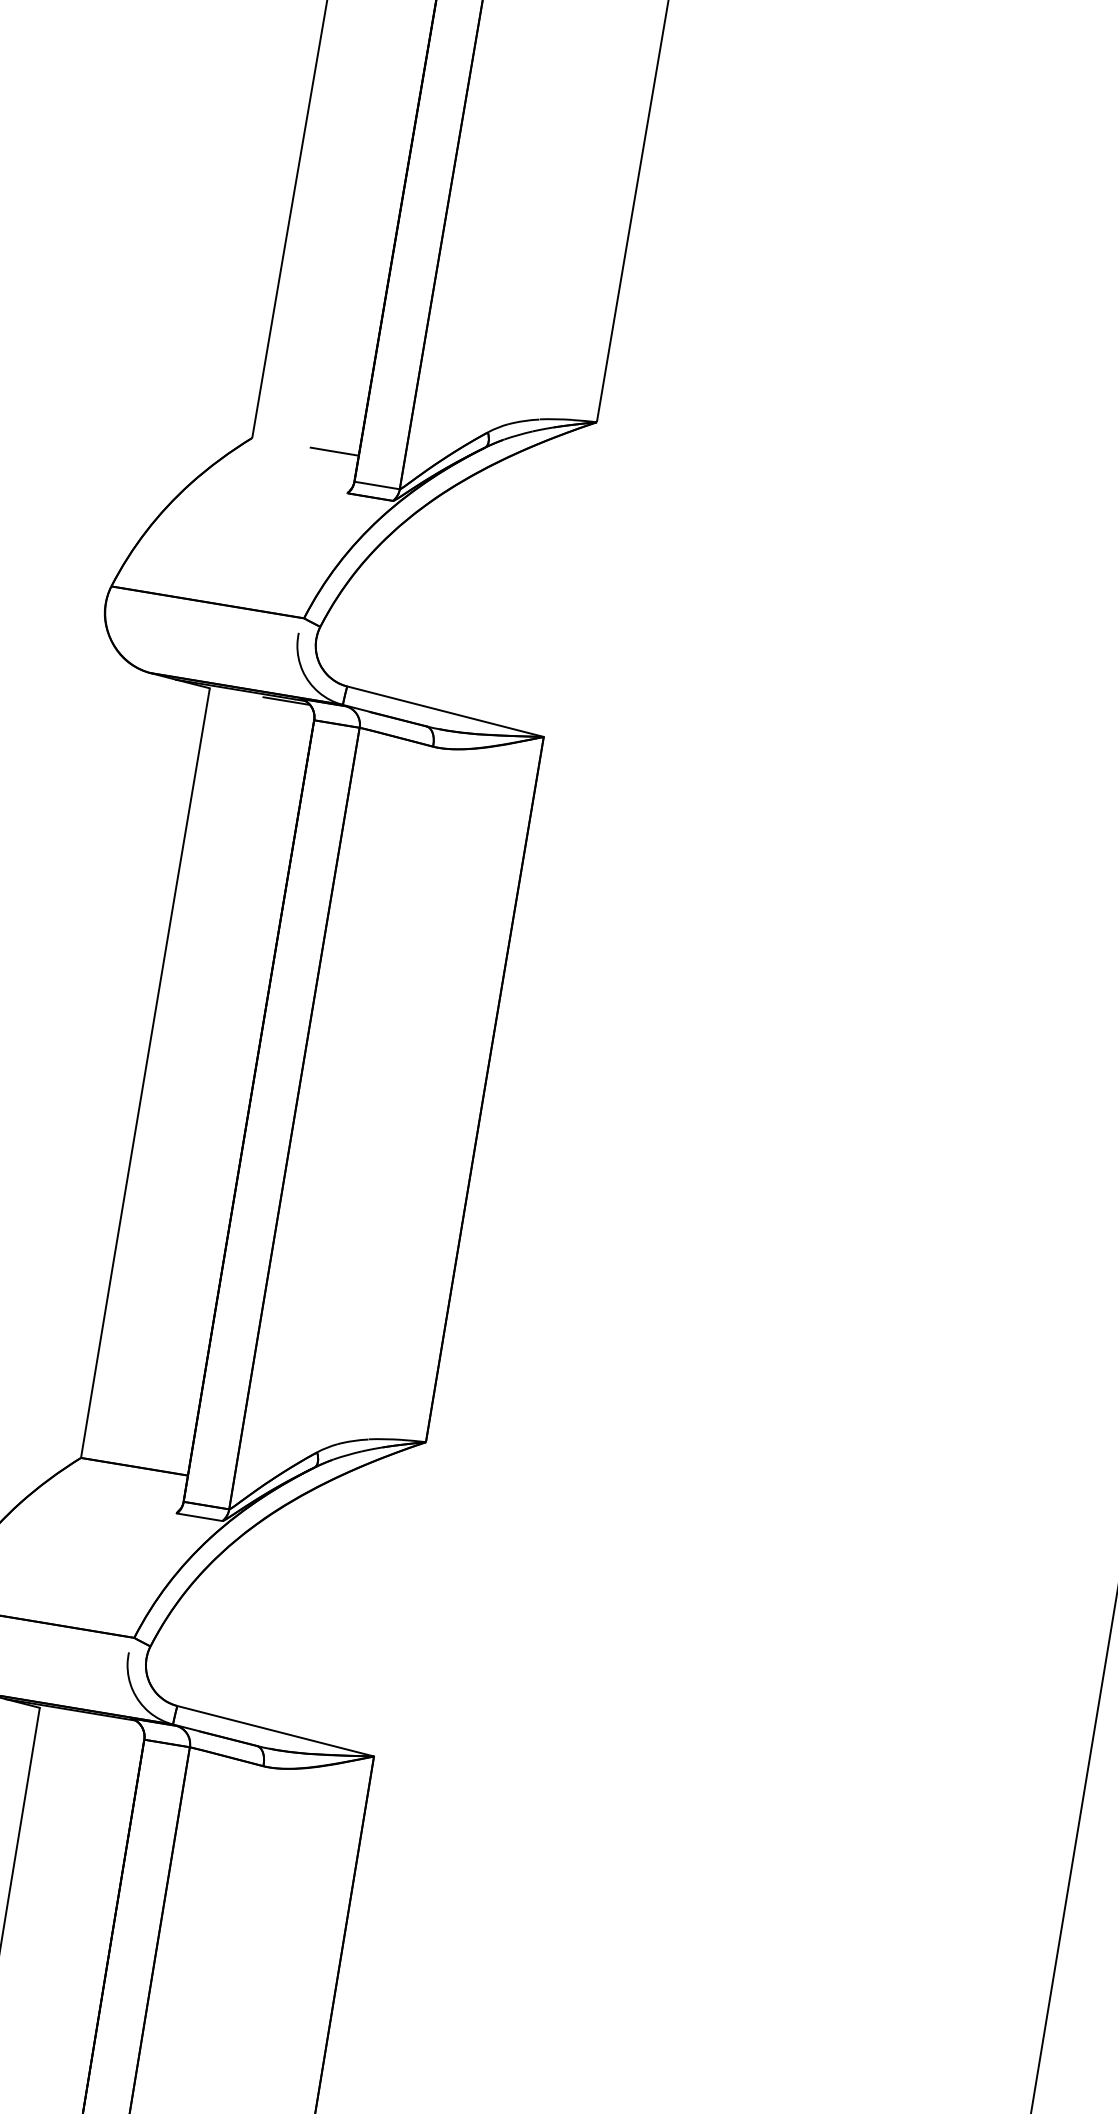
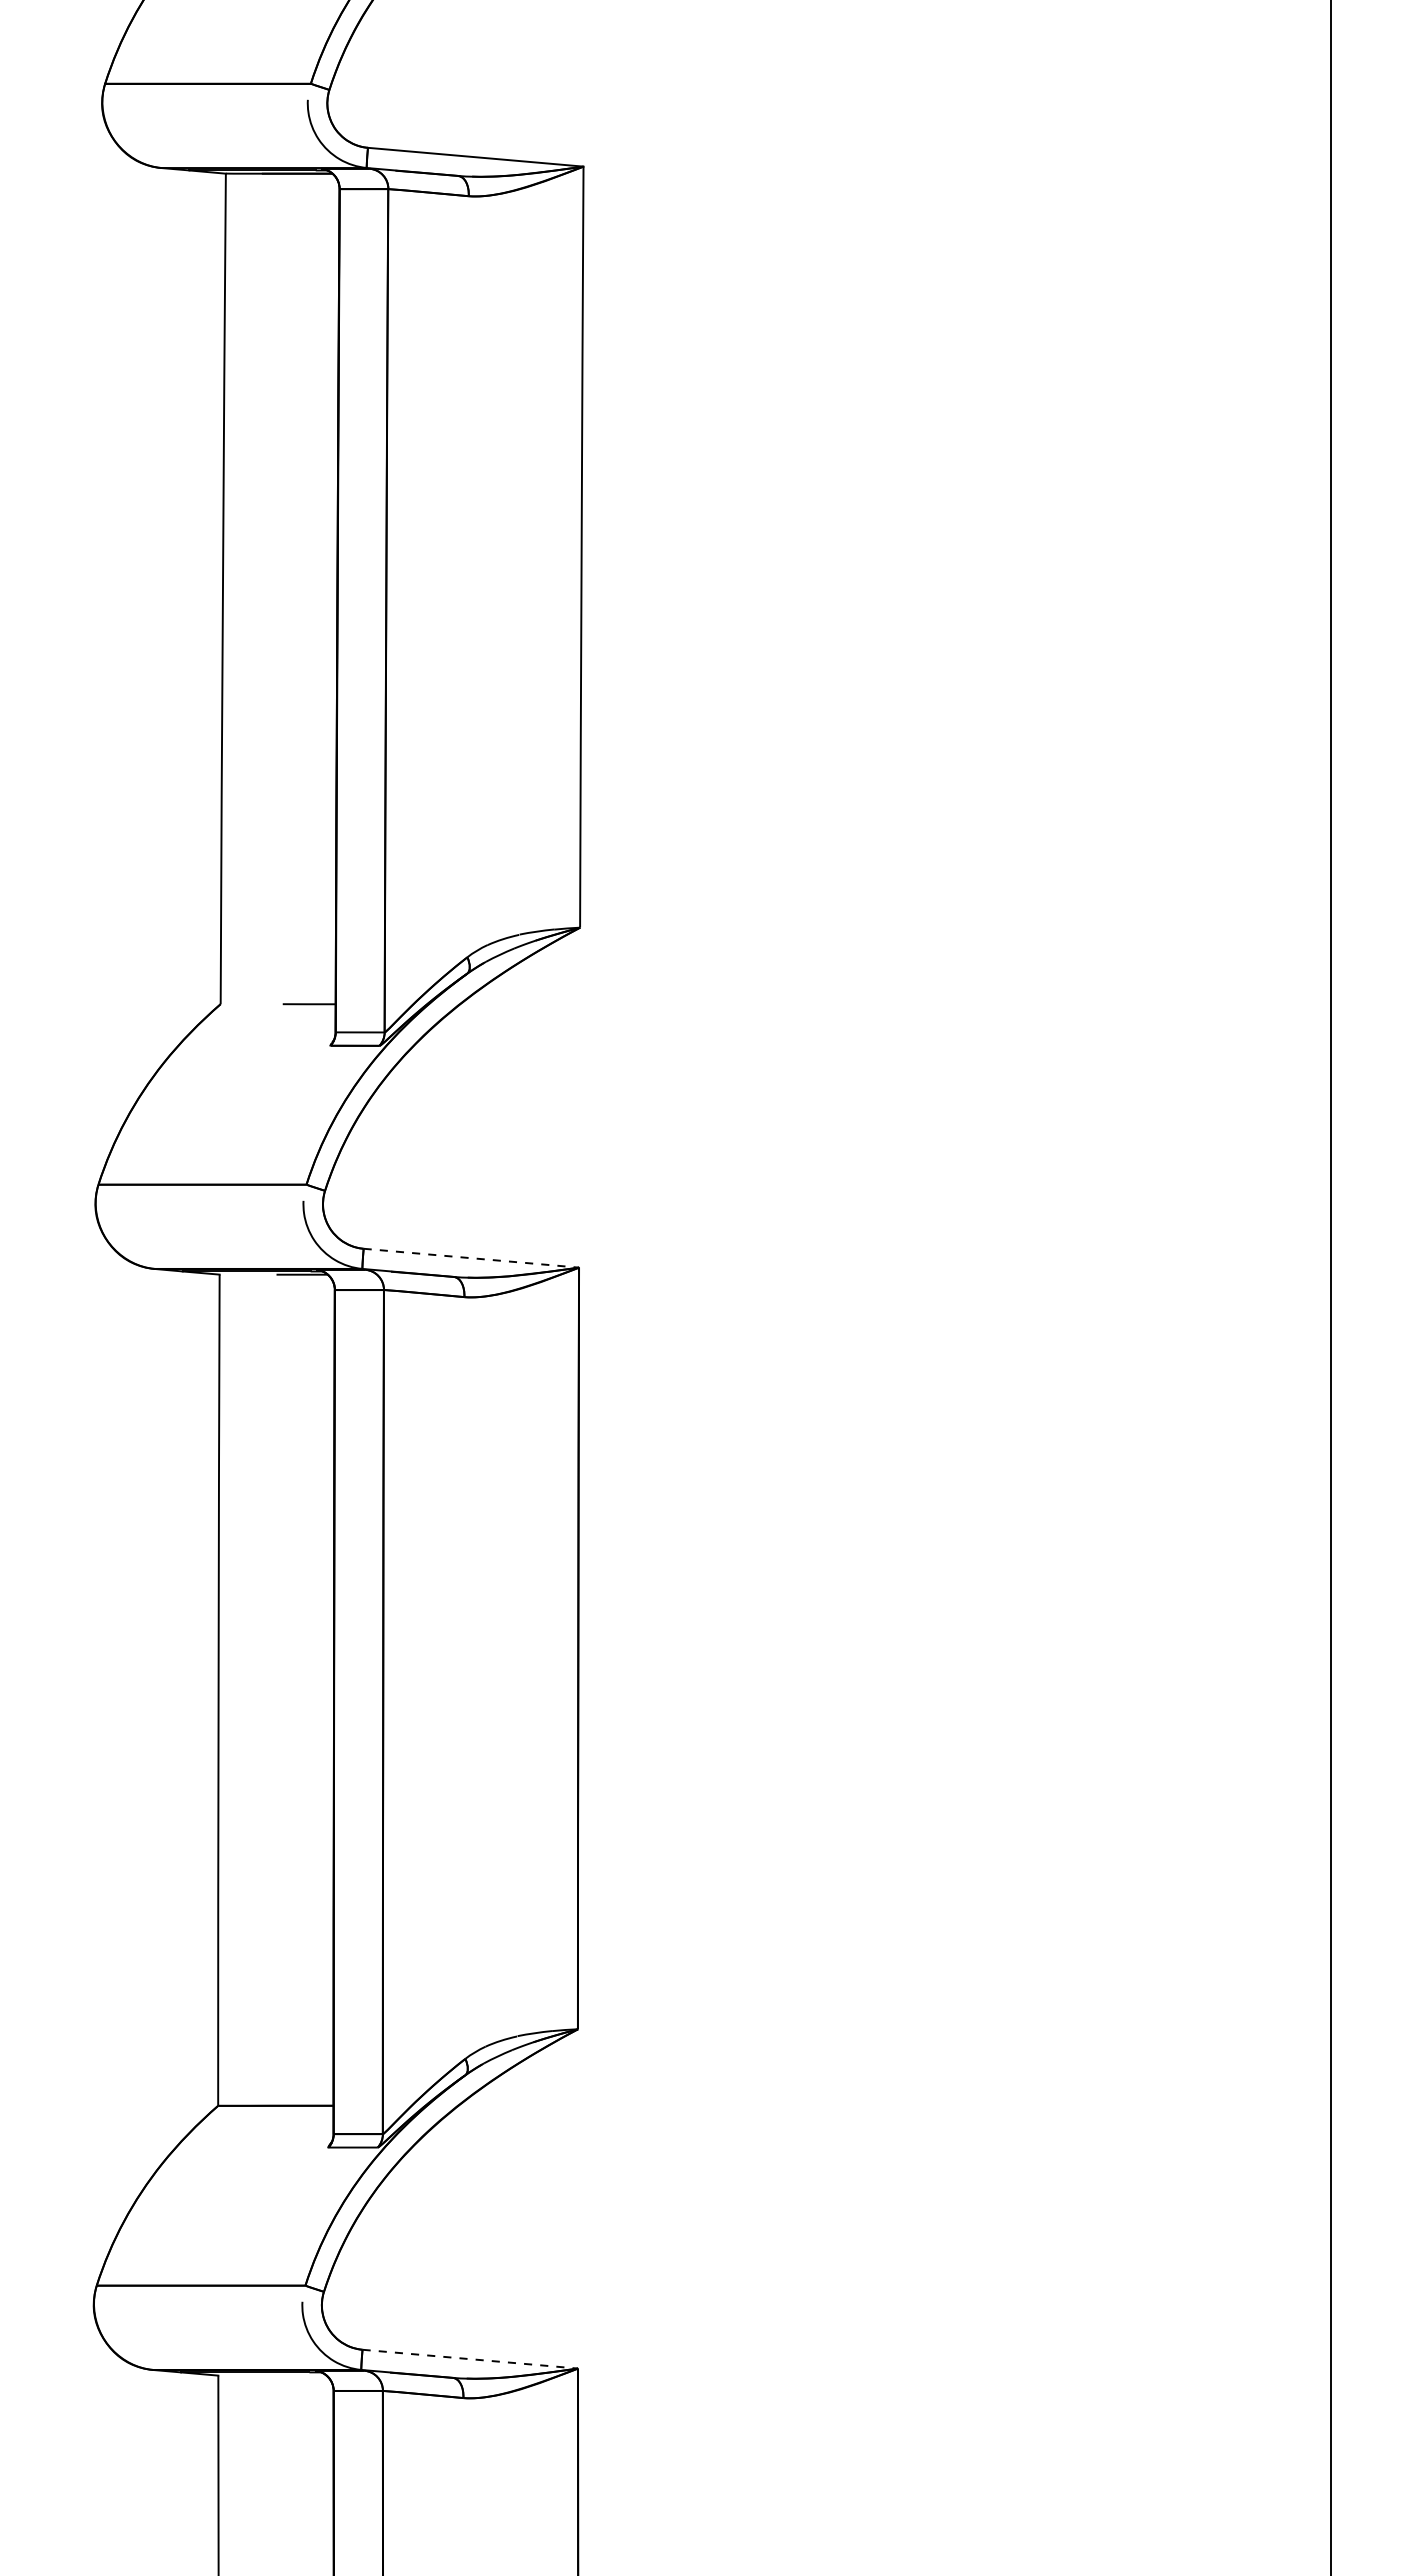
line: (445, 711) -> (471, 1258), solid -> dashed
line: (275, 1731) -> (470, 2359), solid -> dashed

